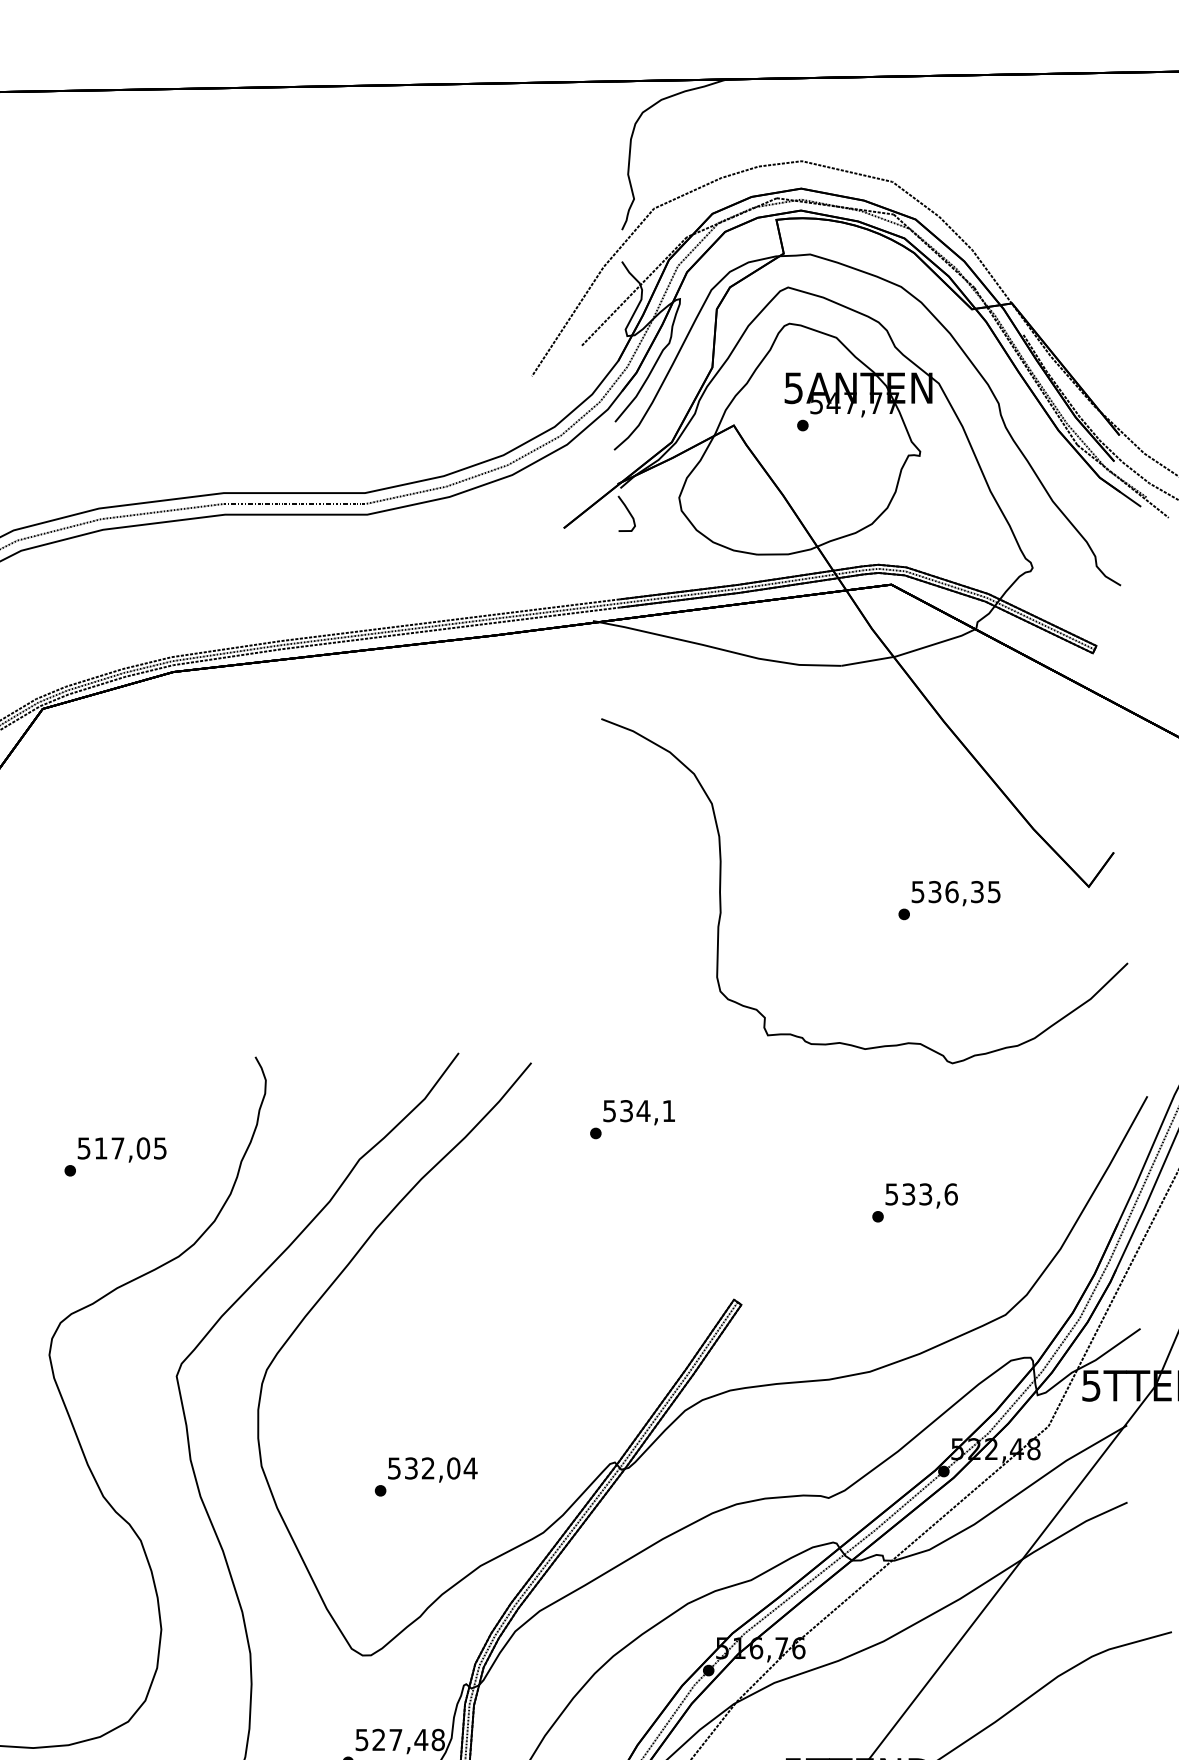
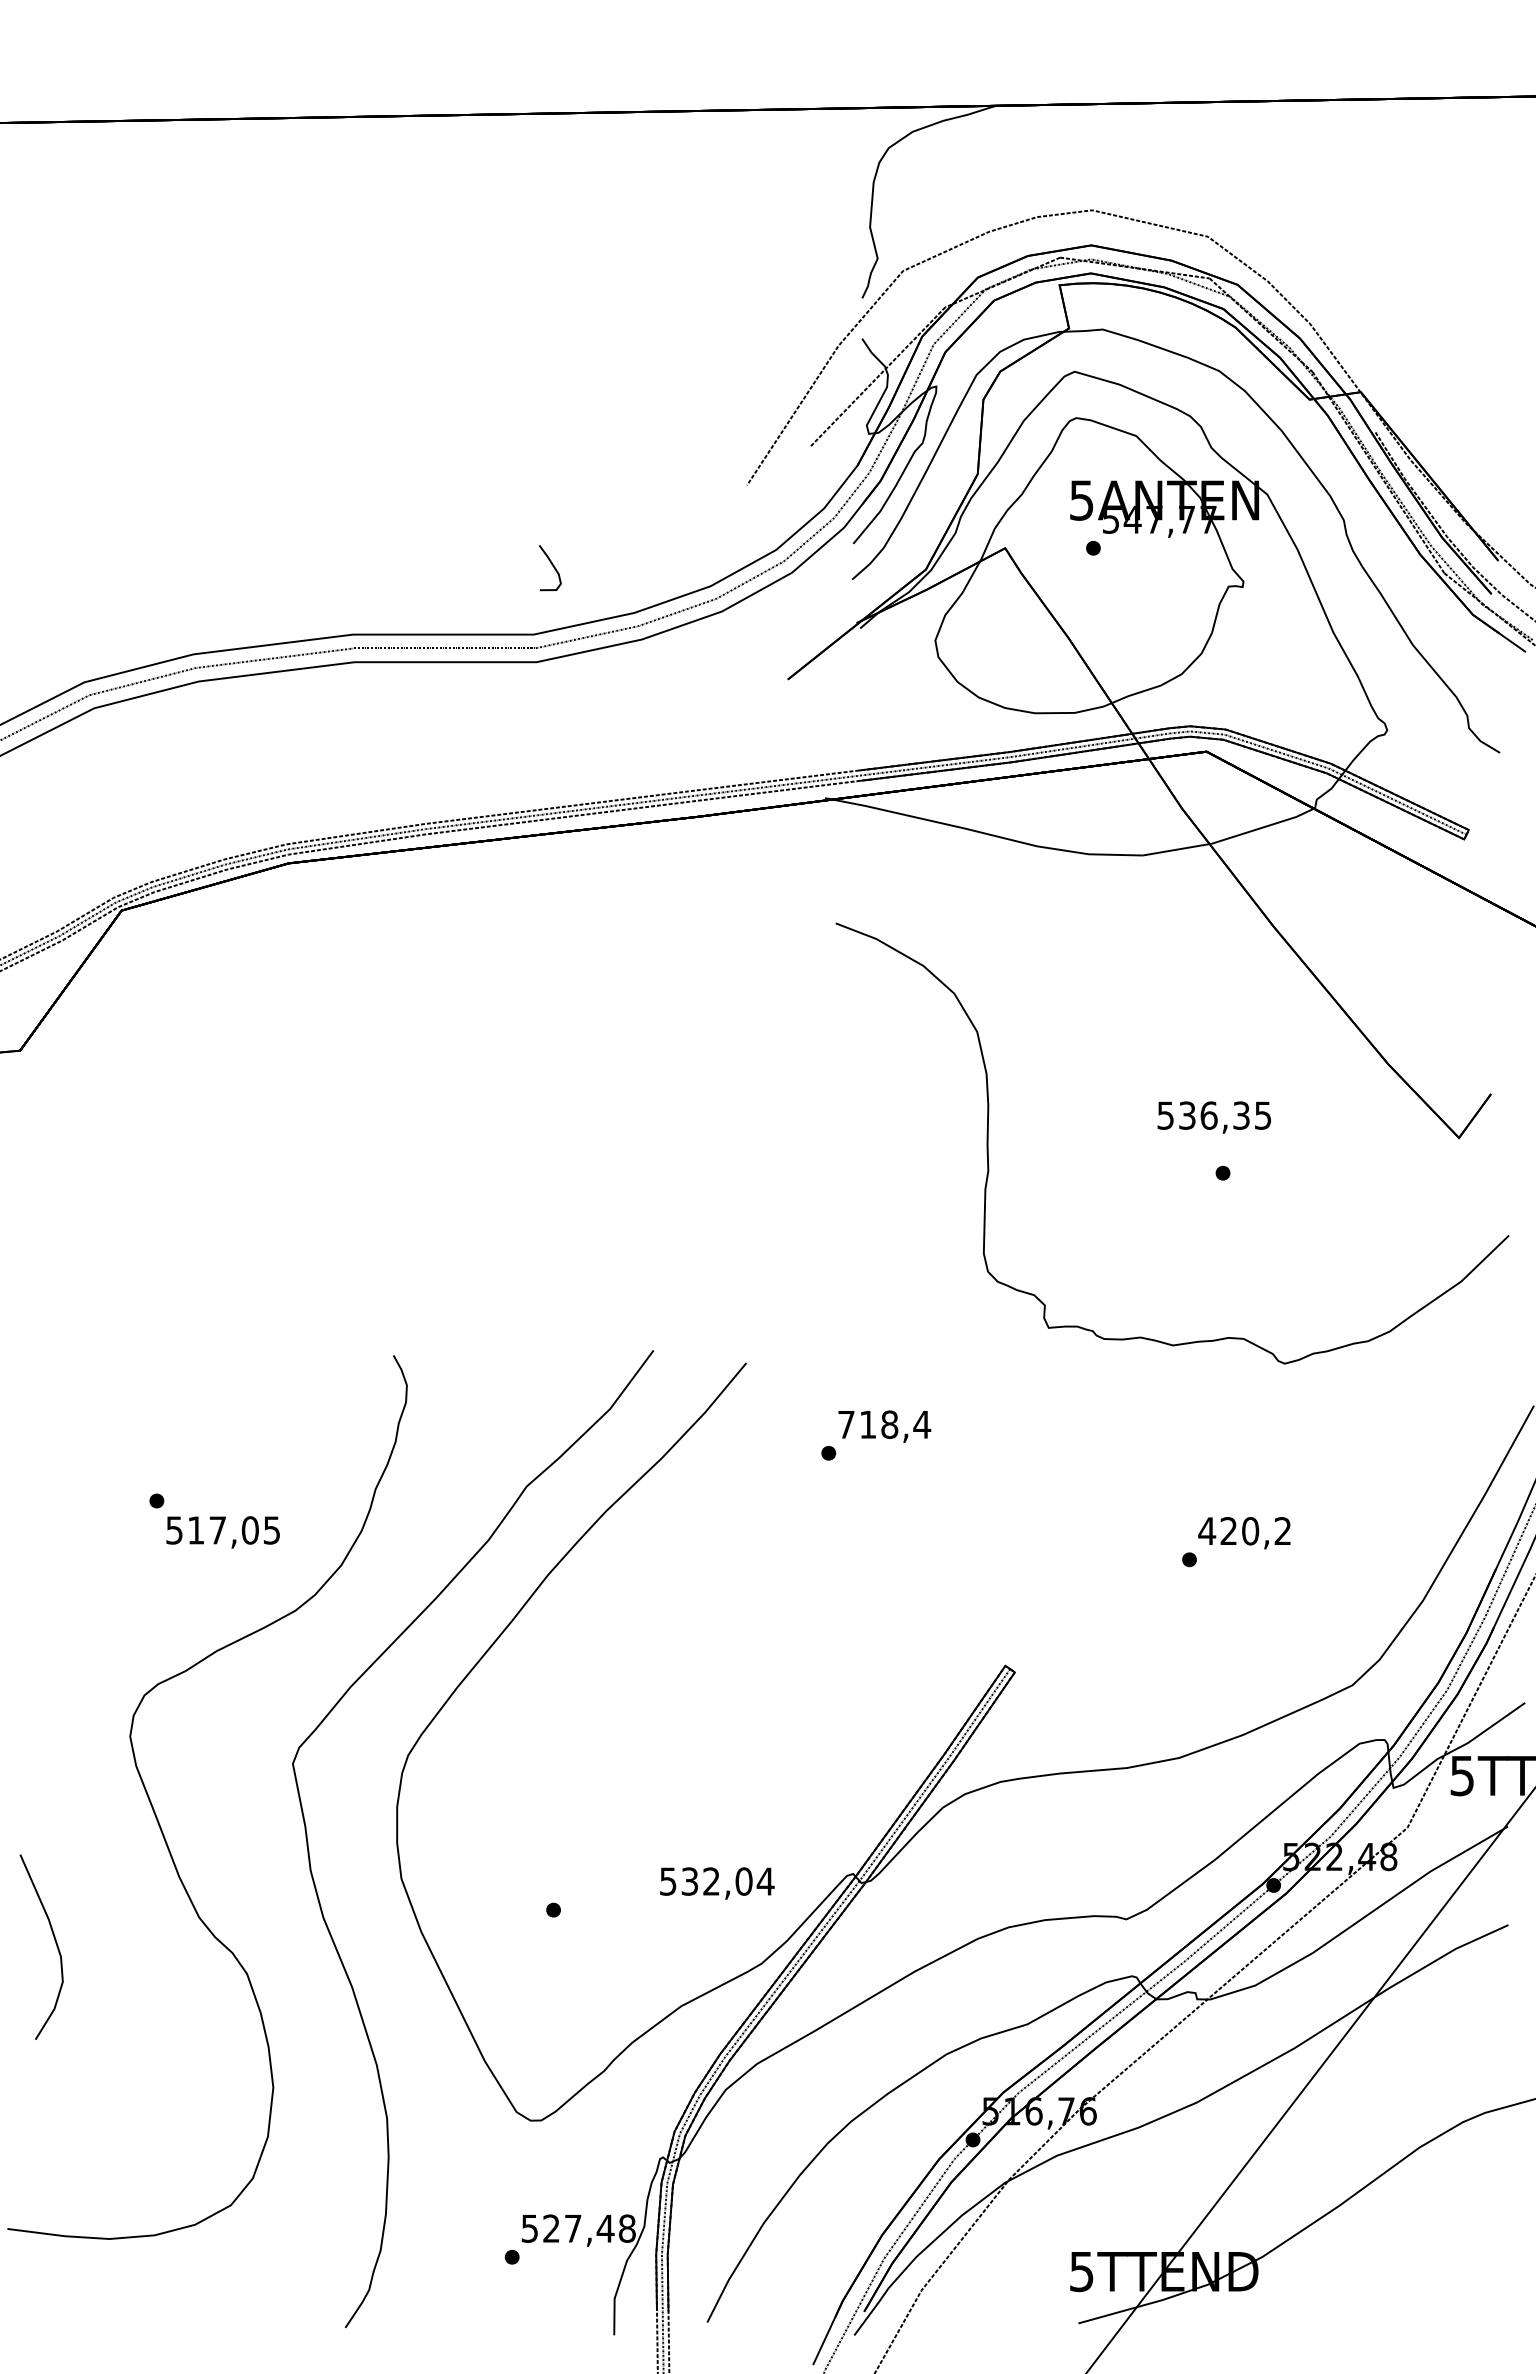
curve: (628, 512) -> (552, 566), moved
text: (956, 893) -> (1214, 1117), moved
text: (639, 1110) -> (884, 1424), 534,1 -> 718,4
text: (121, 1150) -> (222, 1532), moved
text: (921, 1194) -> (1244, 1531), 533,6 -> 420,2
text: (432, 1469) -> (717, 1883), moved

